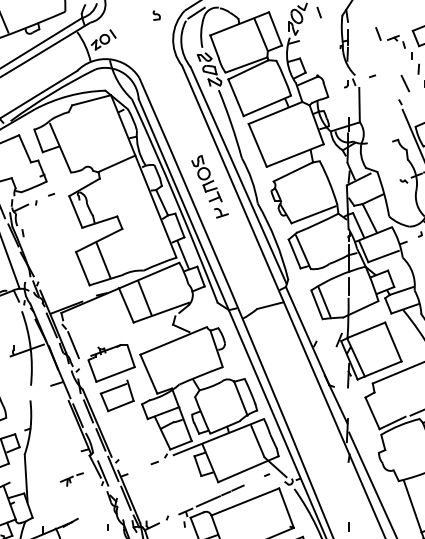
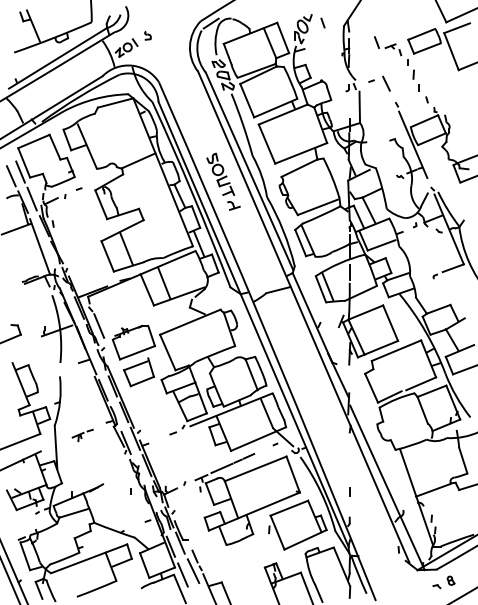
part: (156, 15) -> (147, 35), moved
line: (405, 83) -> (386, 83), moved
part: (71, 479) -> (82, 435), moved

